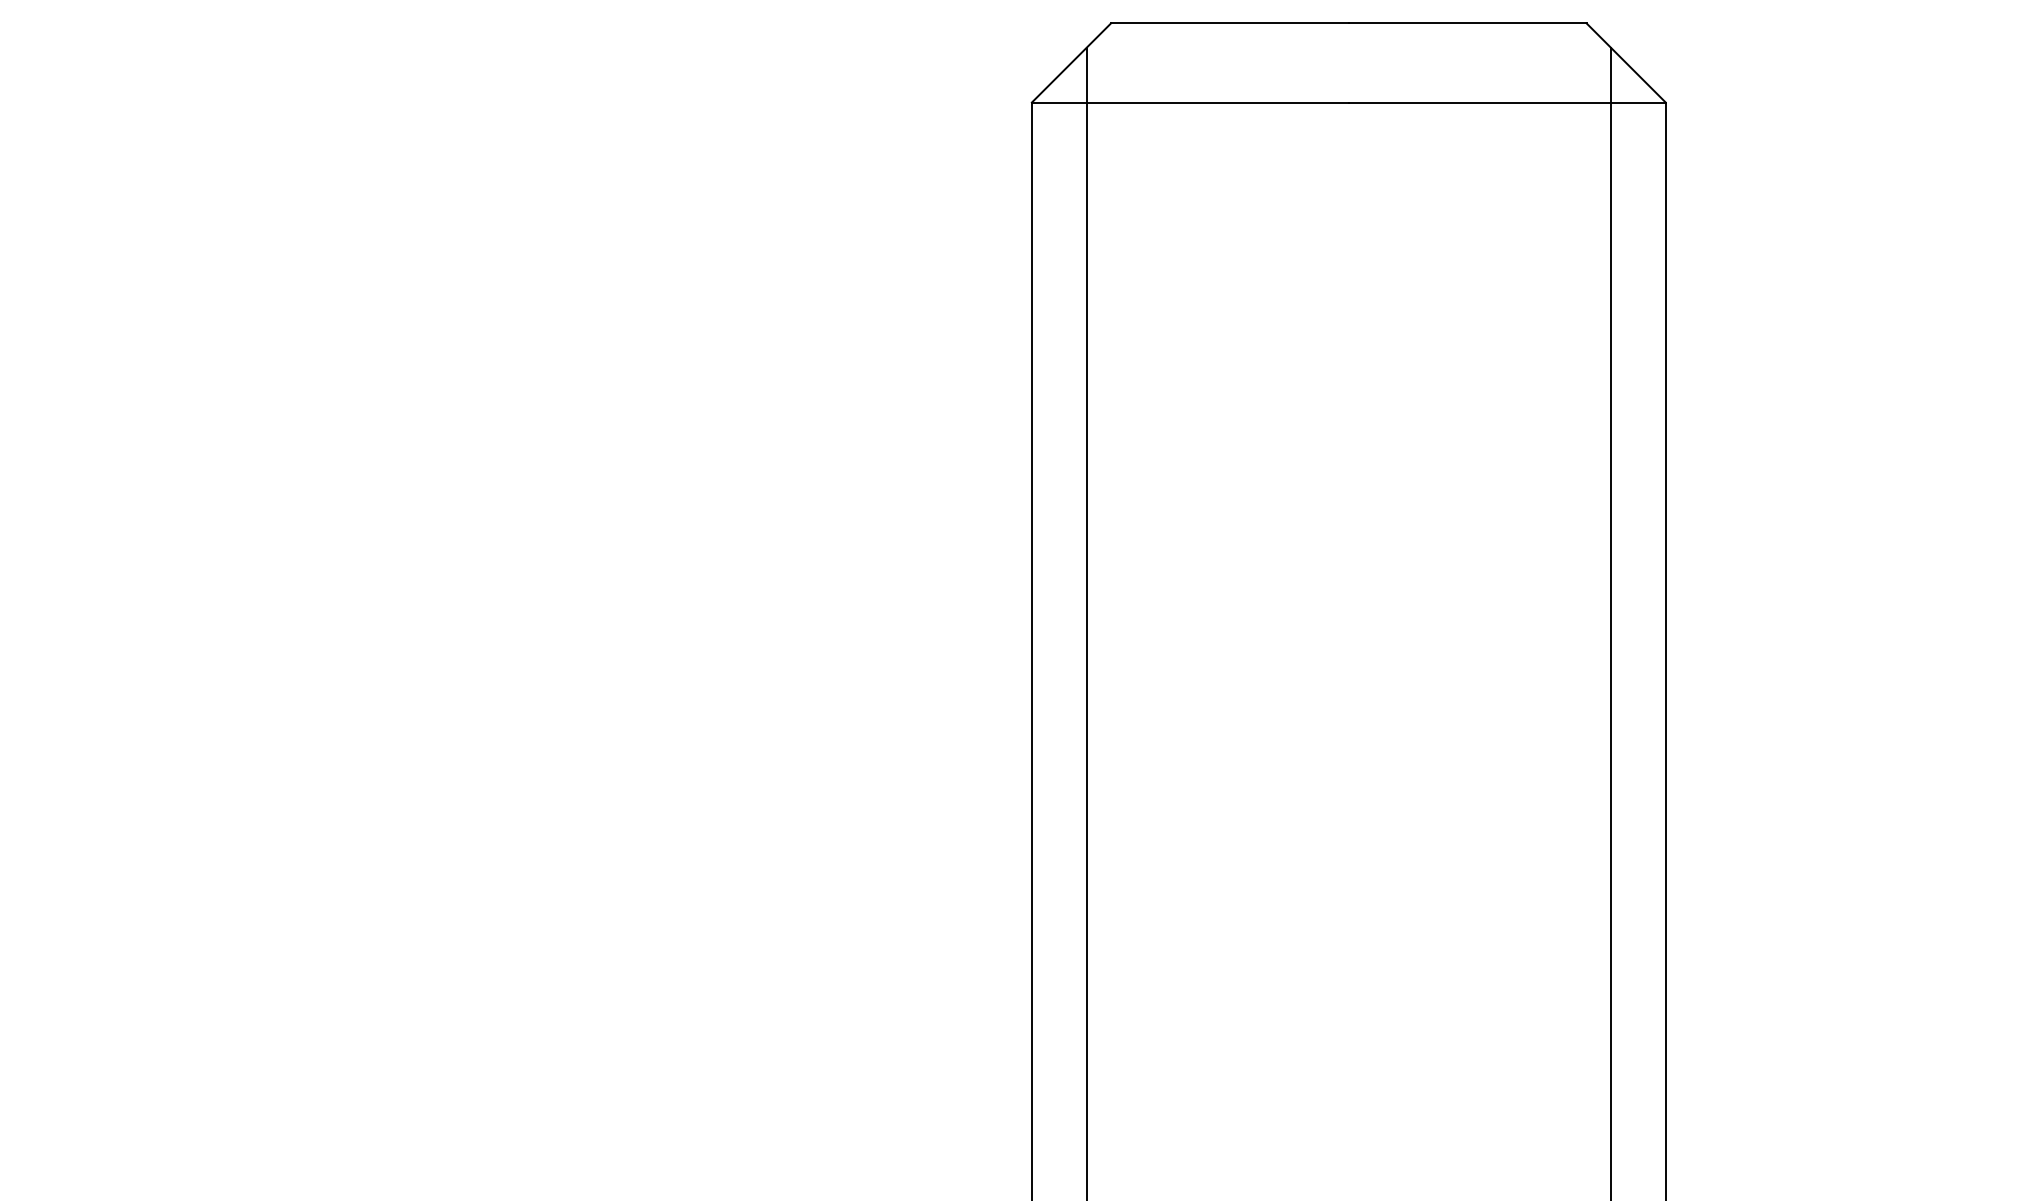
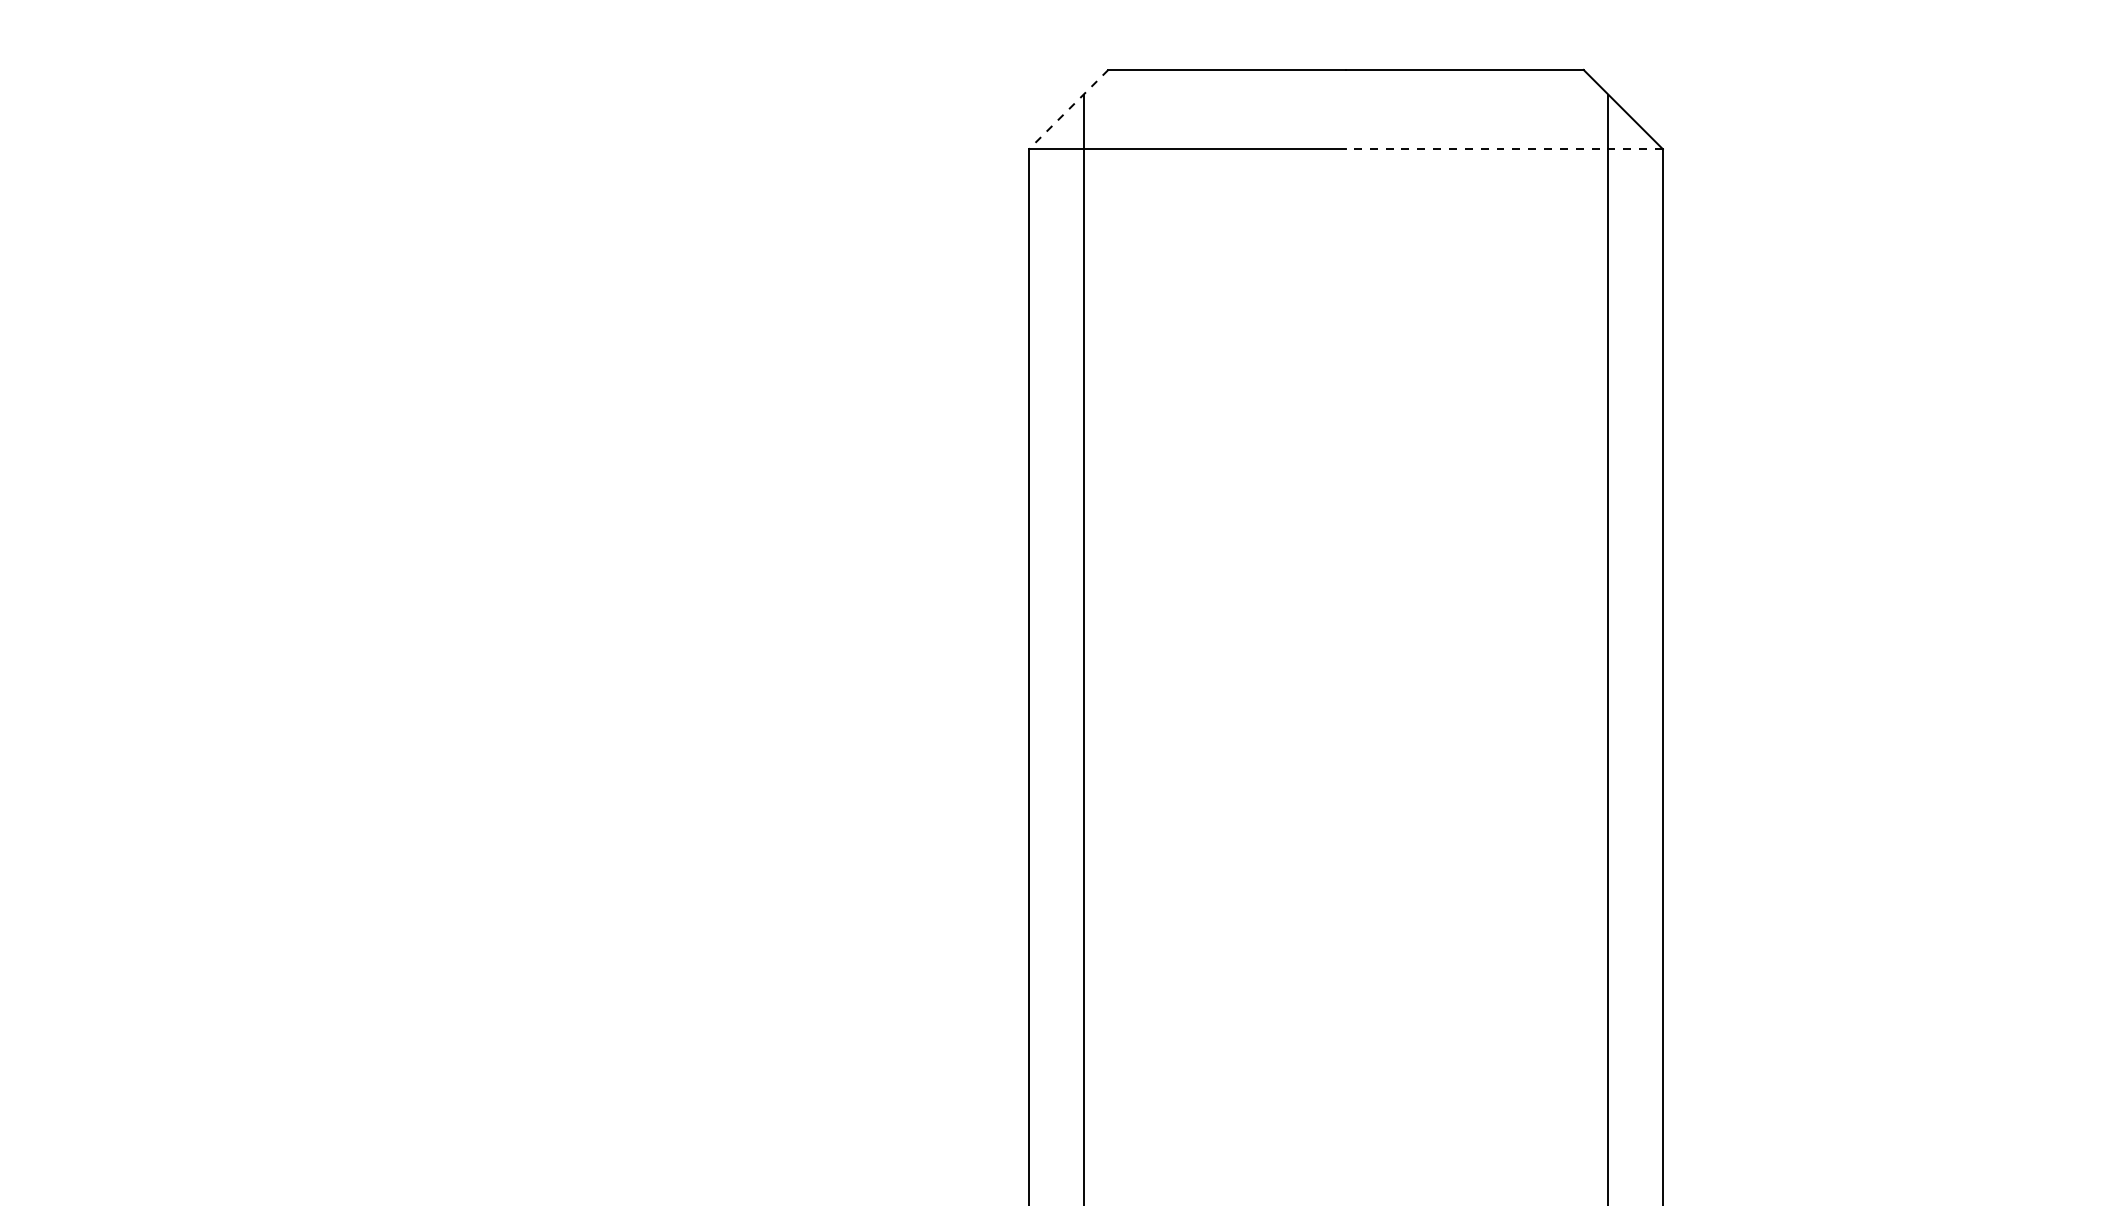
line: (1071, 62) -> (1068, 109), solid -> dashed
line: (1506, 102) -> (1503, 149), solid -> dashed

